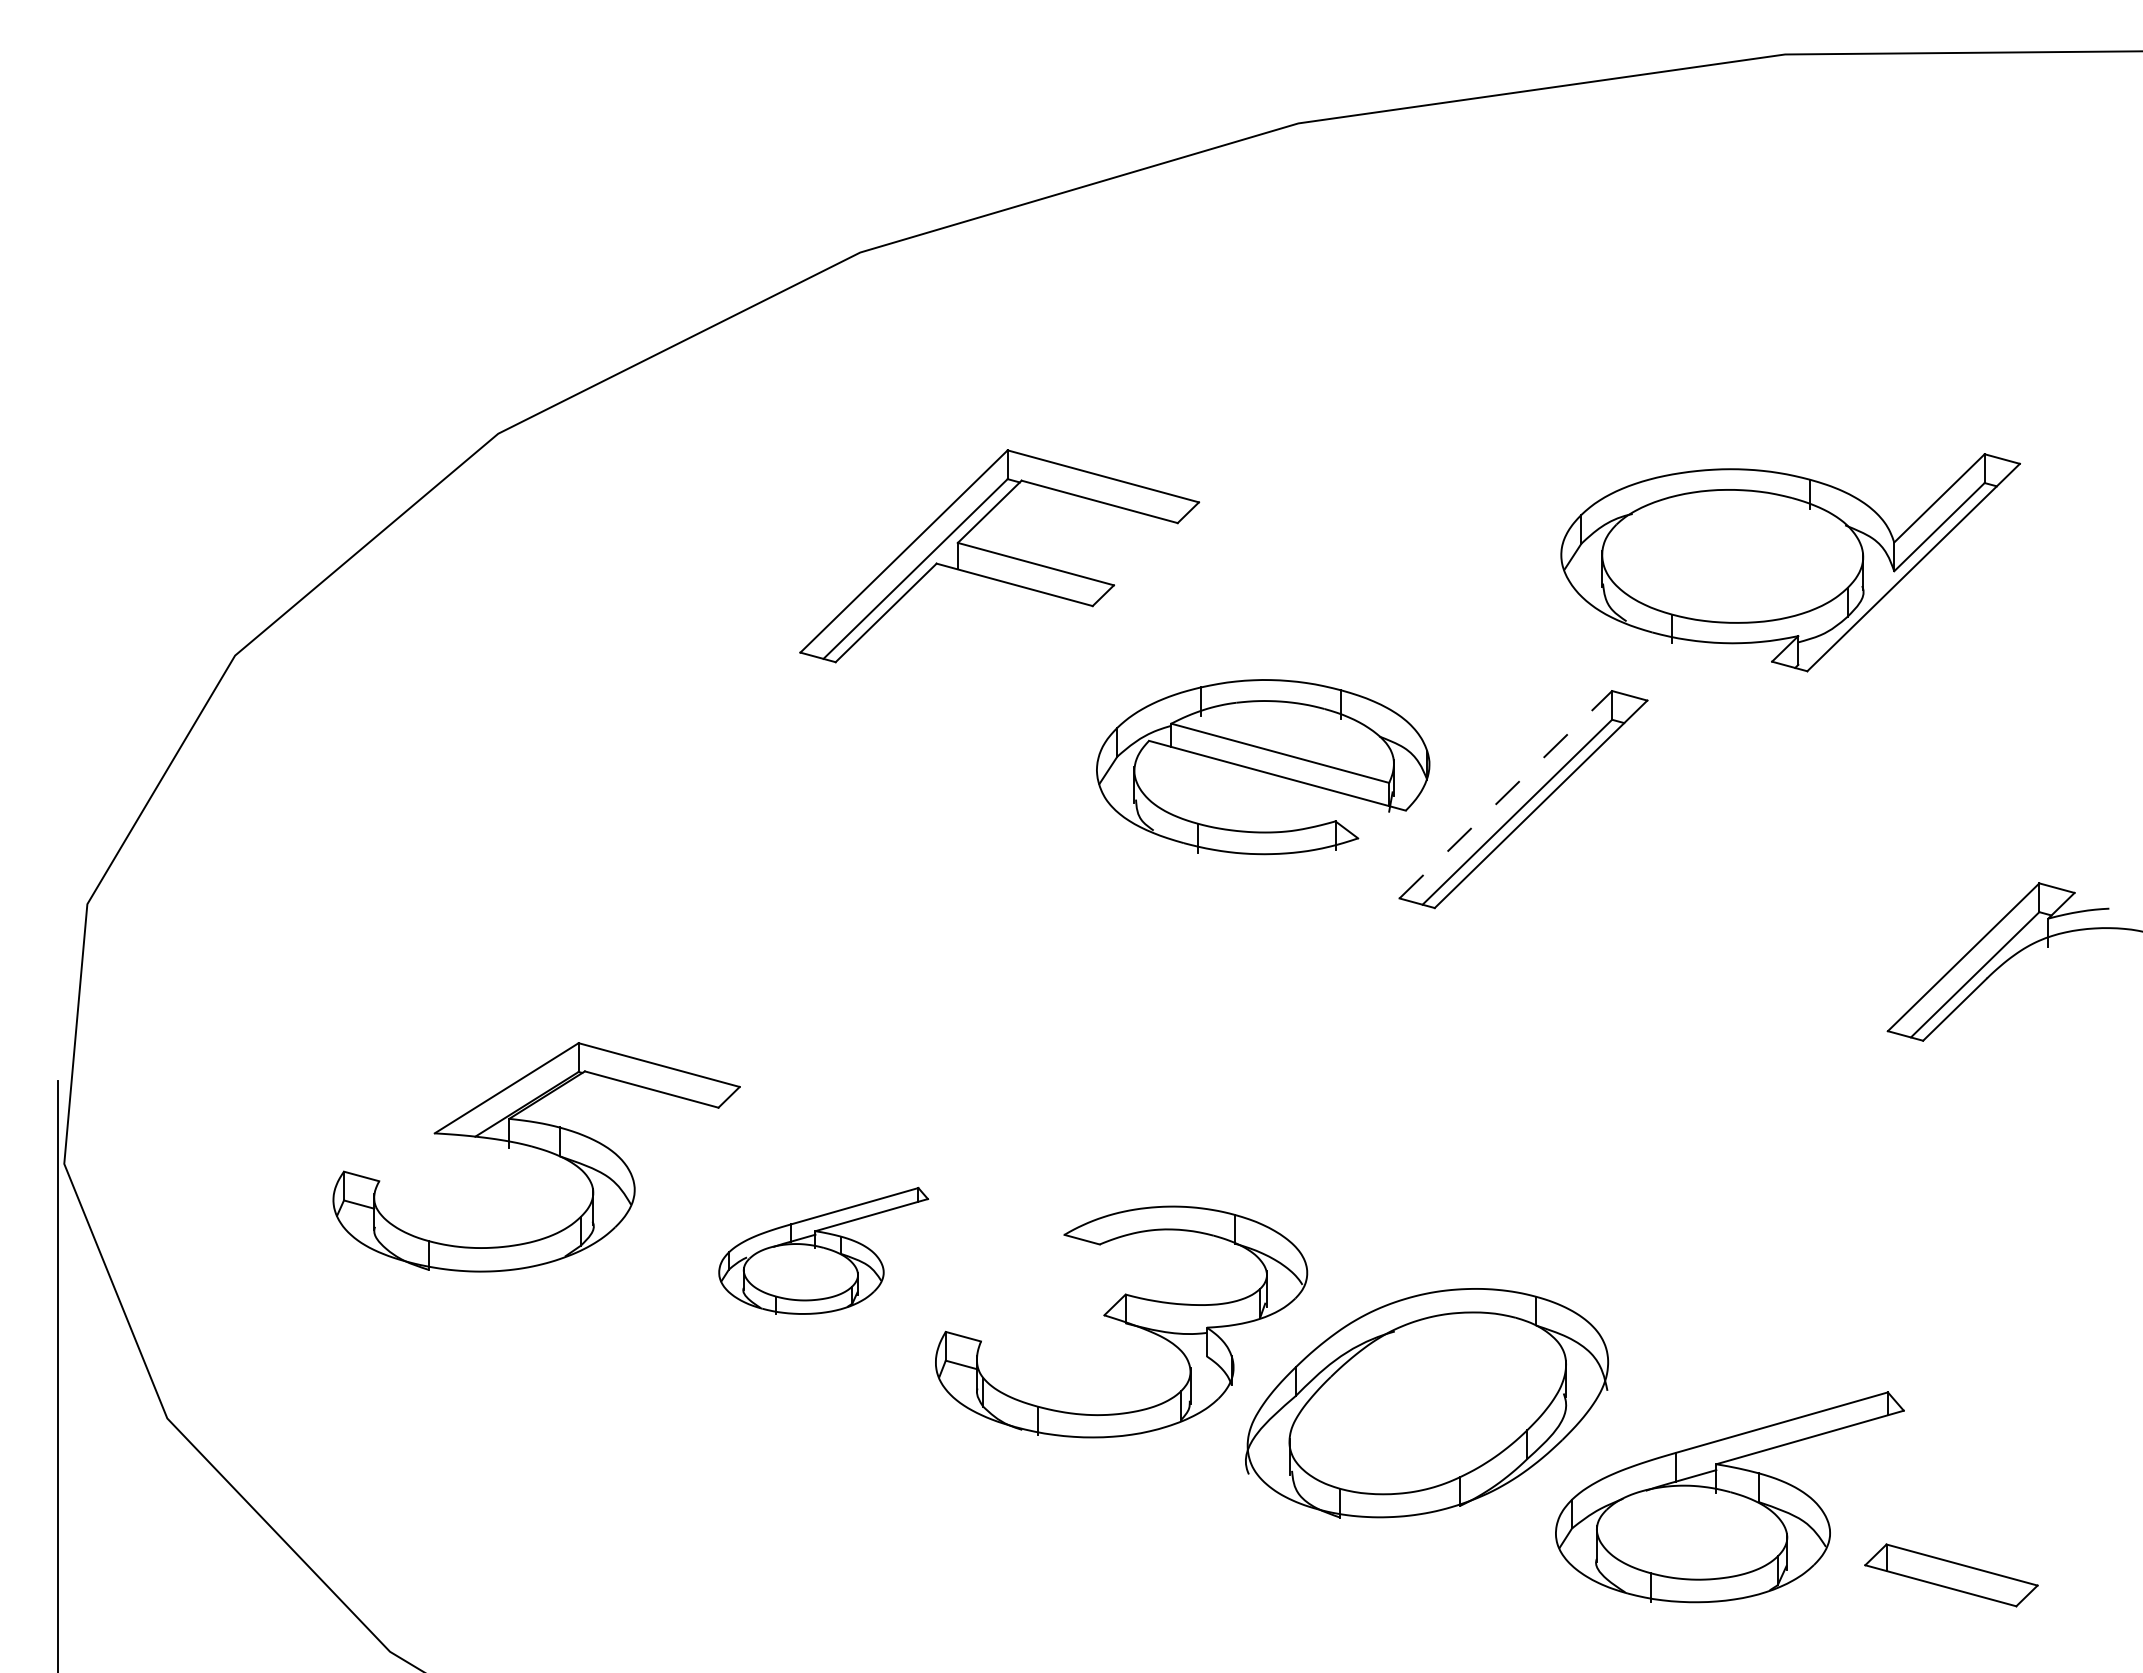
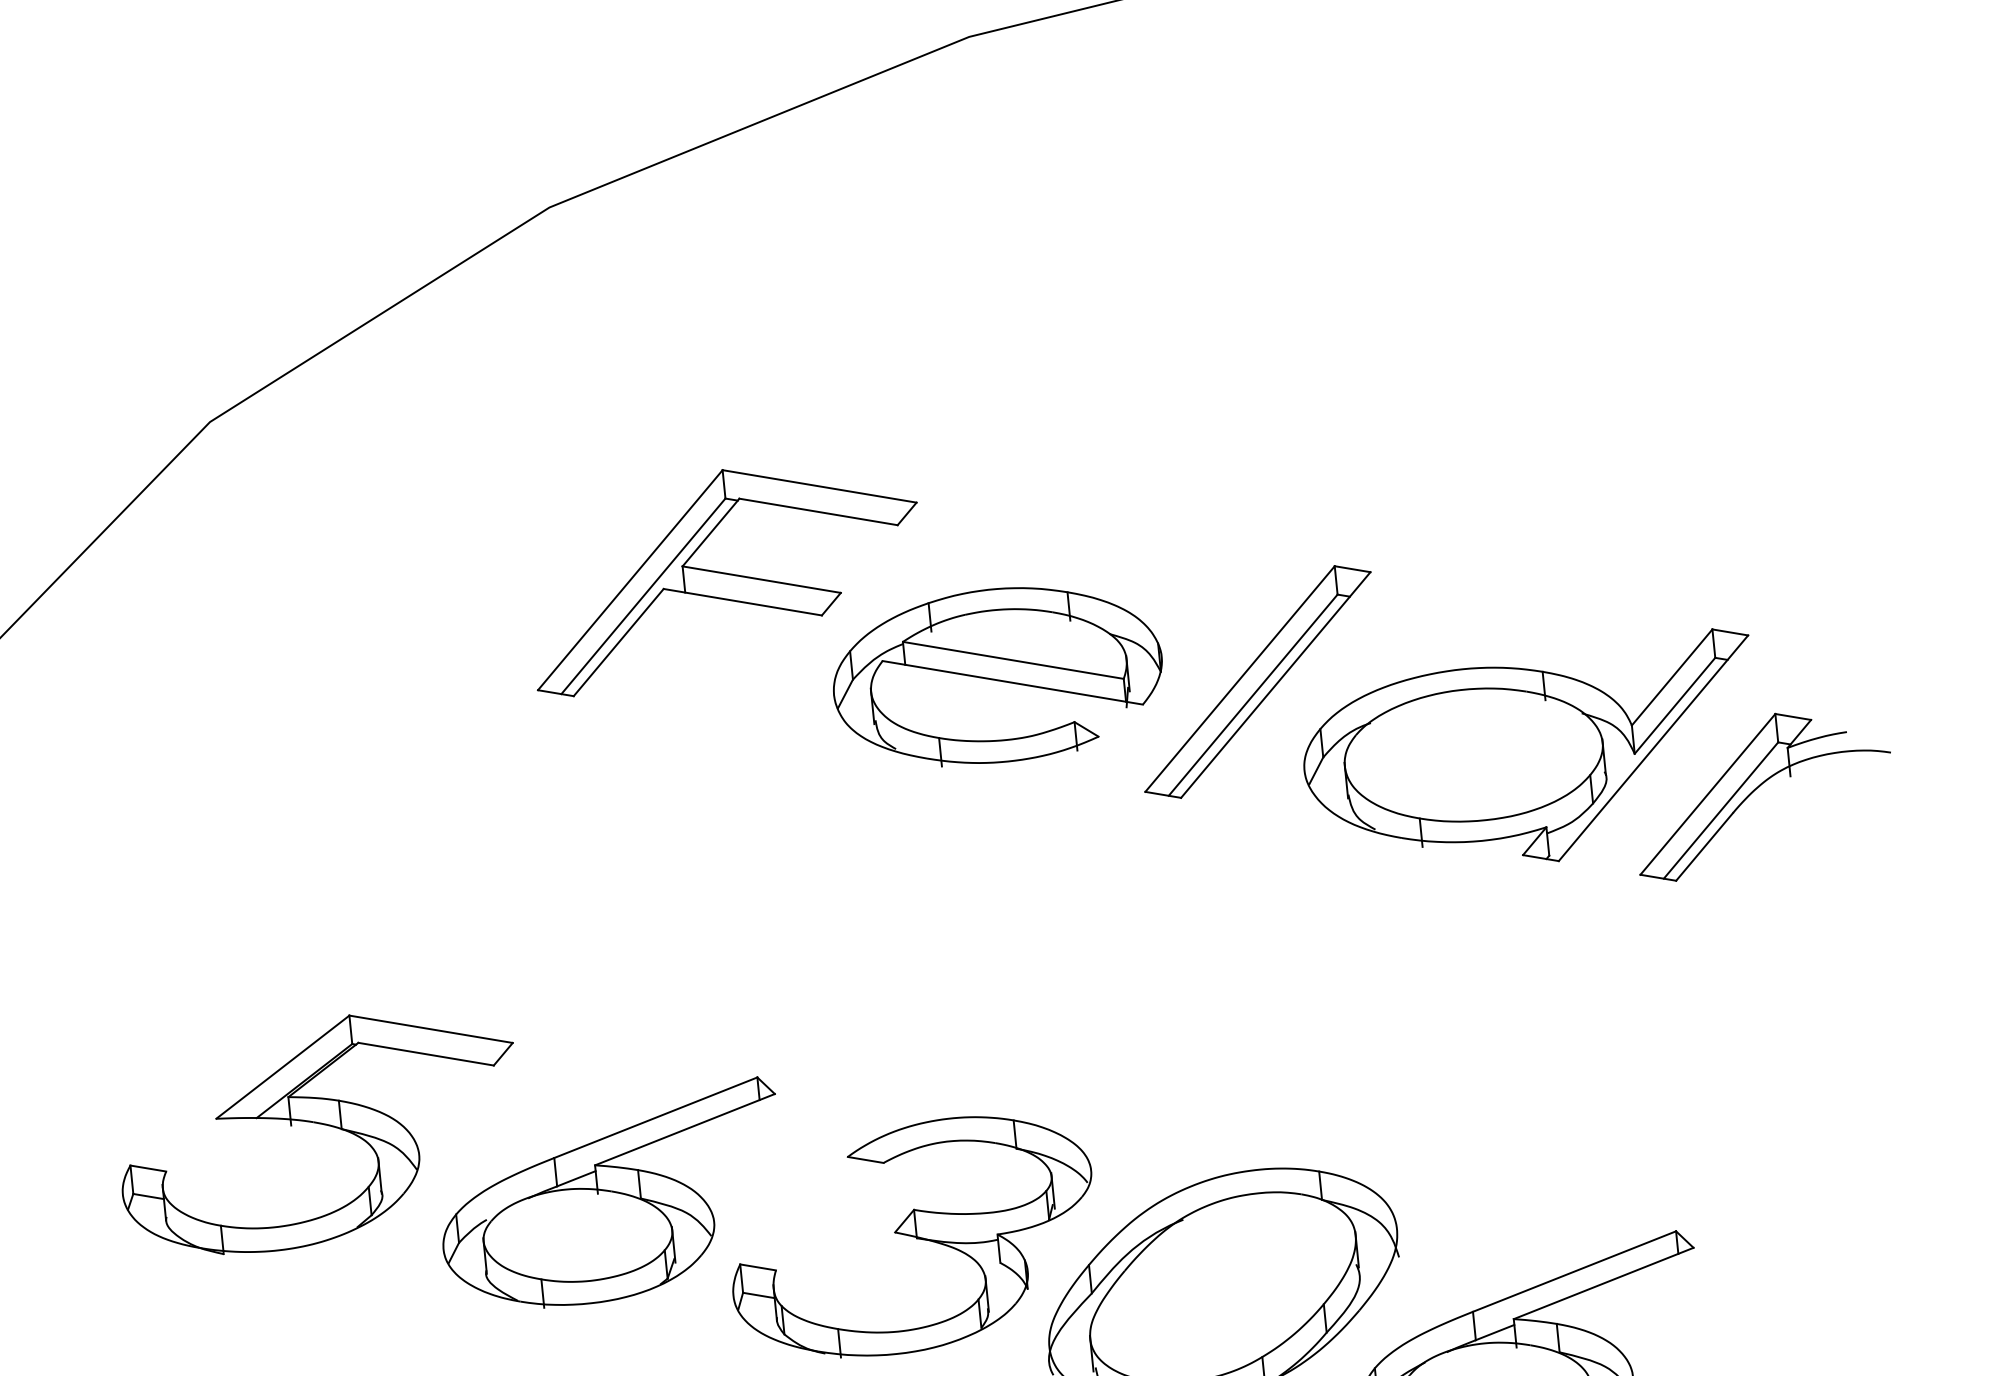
part: (999, 556) -> (725, 575), moved
part: (1790, 562) -> (1531, 755), moved
line: (1506, 794) -> (1240, 678), dashed -> solid
part: (823, 1250) -> (611, 1196), size x1.67

